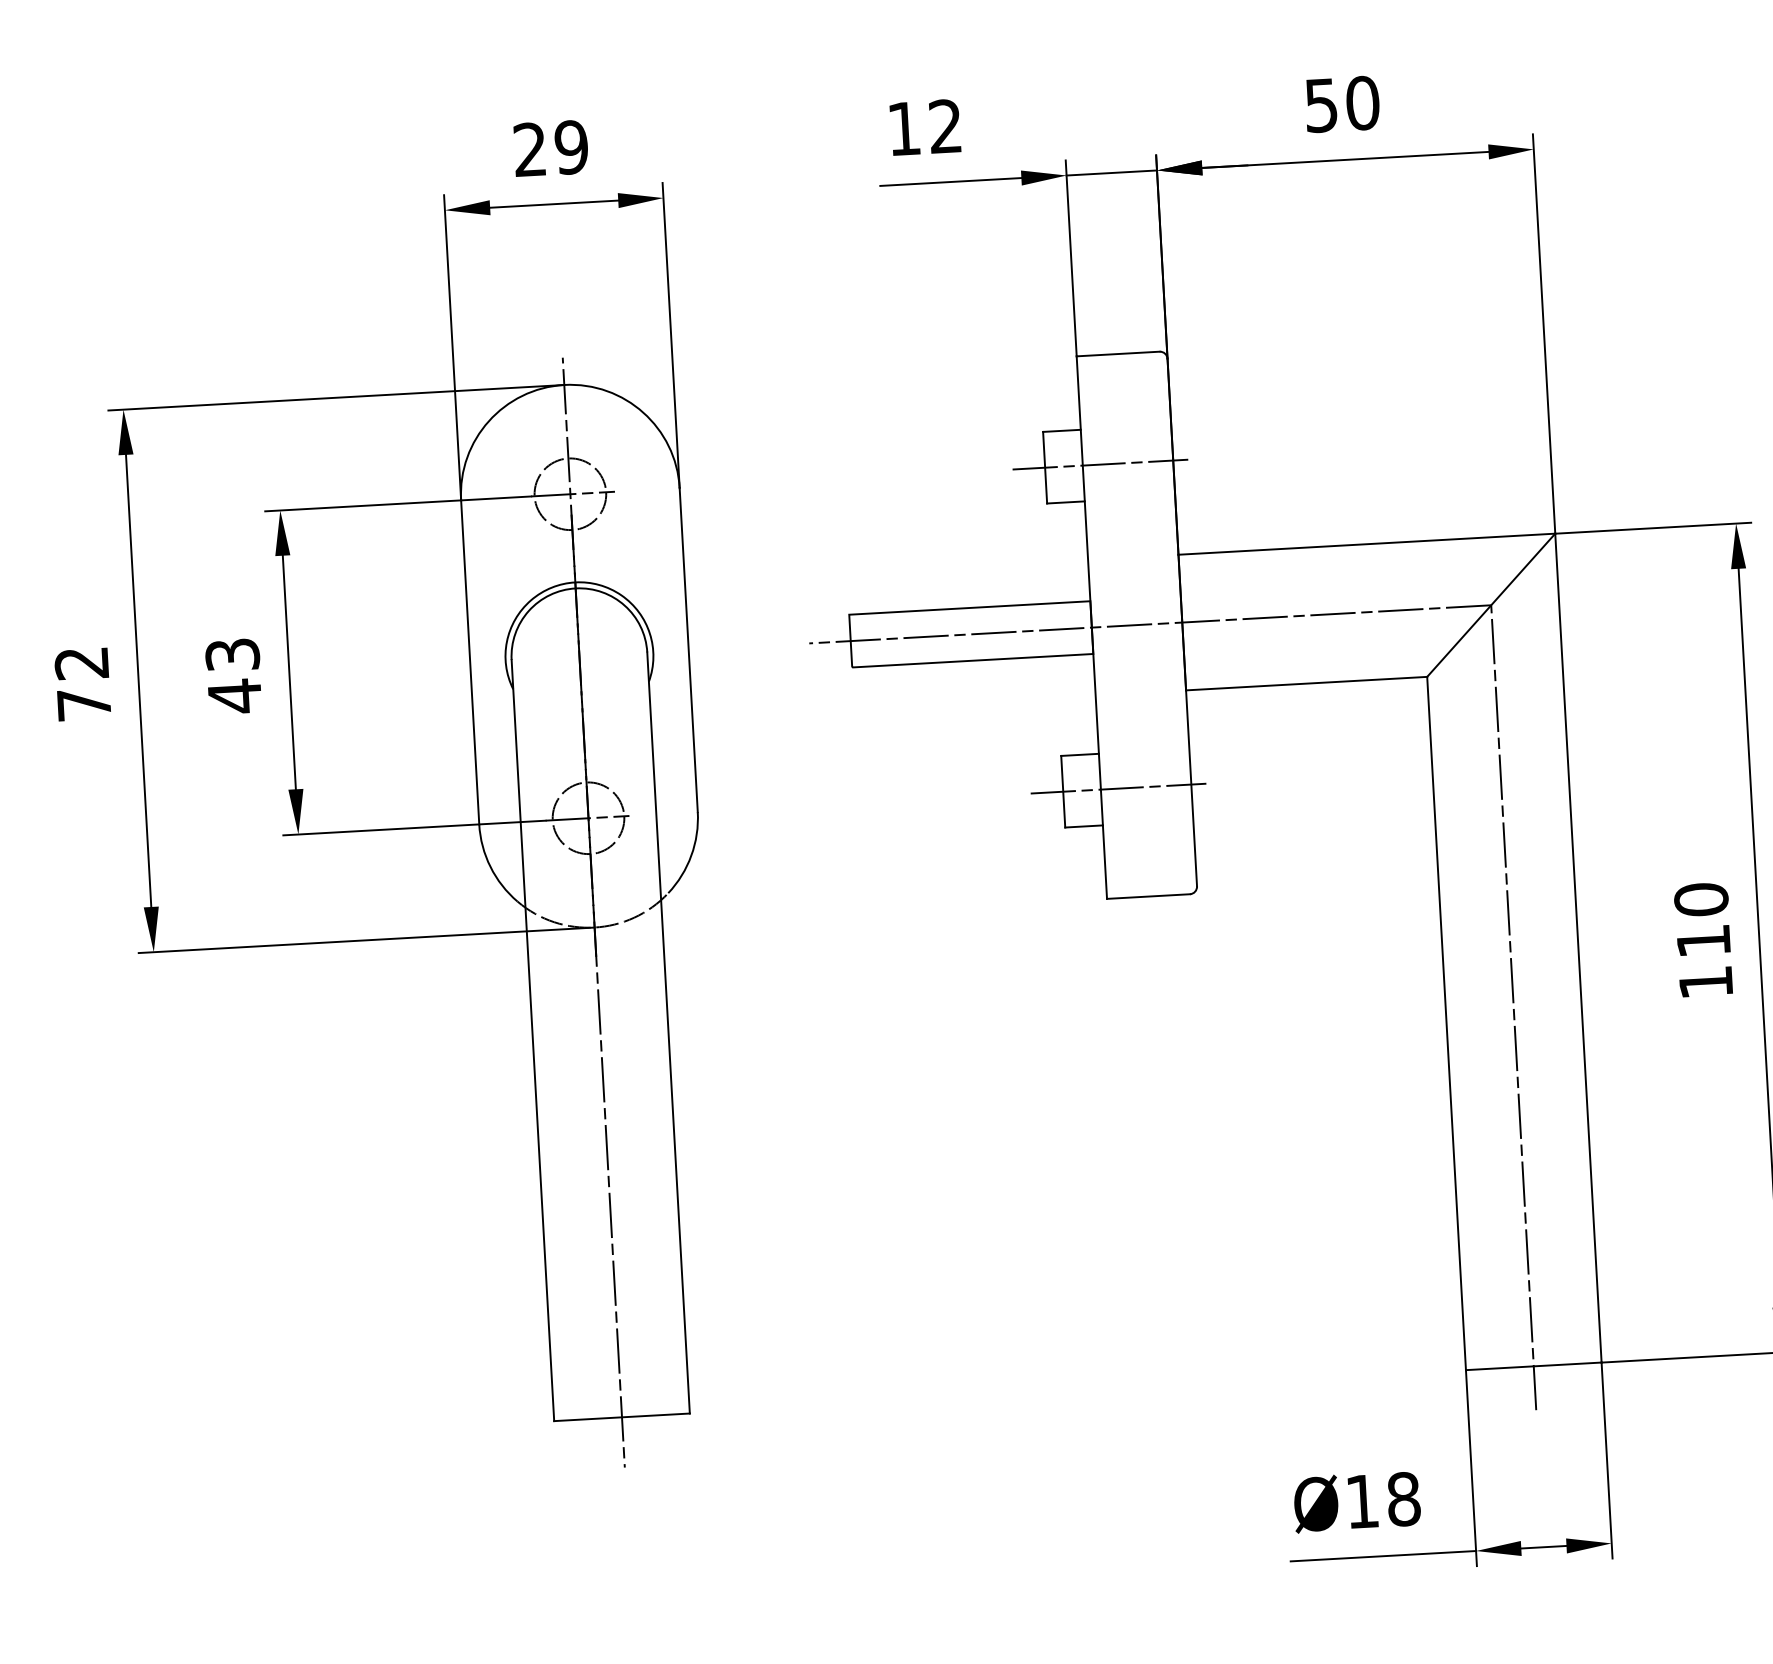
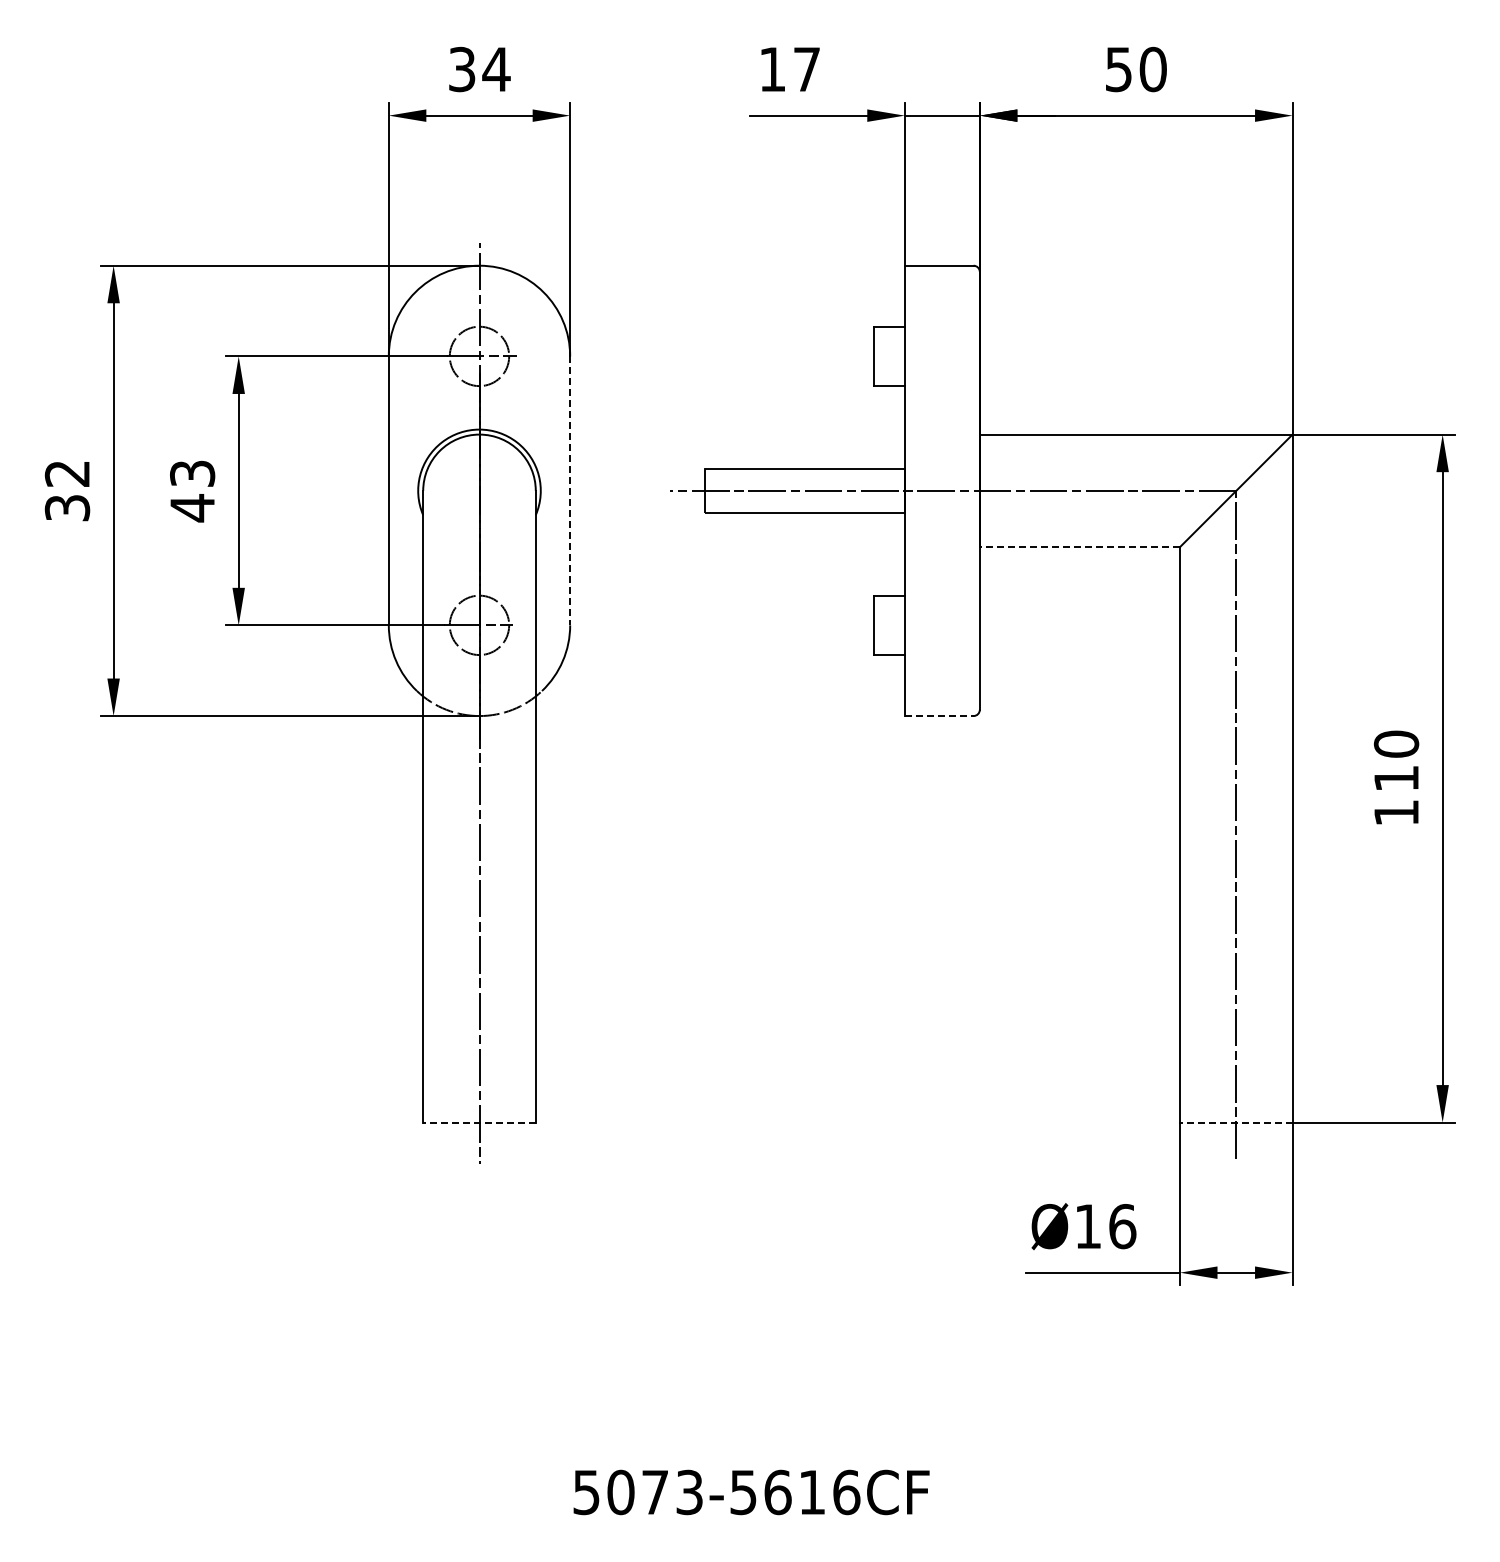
text: (944, 125) -> (806, 68), 12 -> 17
text: (551, 148) -> (479, 69), 29 -> 34
line: (1100, 464) -> (919, 356), removed
line: (689, 650) -> (570, 491), solid -> dashed
line: (1306, 684) -> (1079, 547), solid -> dashed
text: (84, 705) -> (67, 508), 72 -> 32
line: (1118, 788) -> (919, 625), removed
line: (1148, 897) -> (939, 716), solid -> dashed
line: (1532, 1366) -> (1235, 1122), solid -> dashed
line: (622, 1417) -> (479, 1122), solid -> dashed
text: (1403, 1499) -> (1122, 1226), Ø18 -> Ø16

